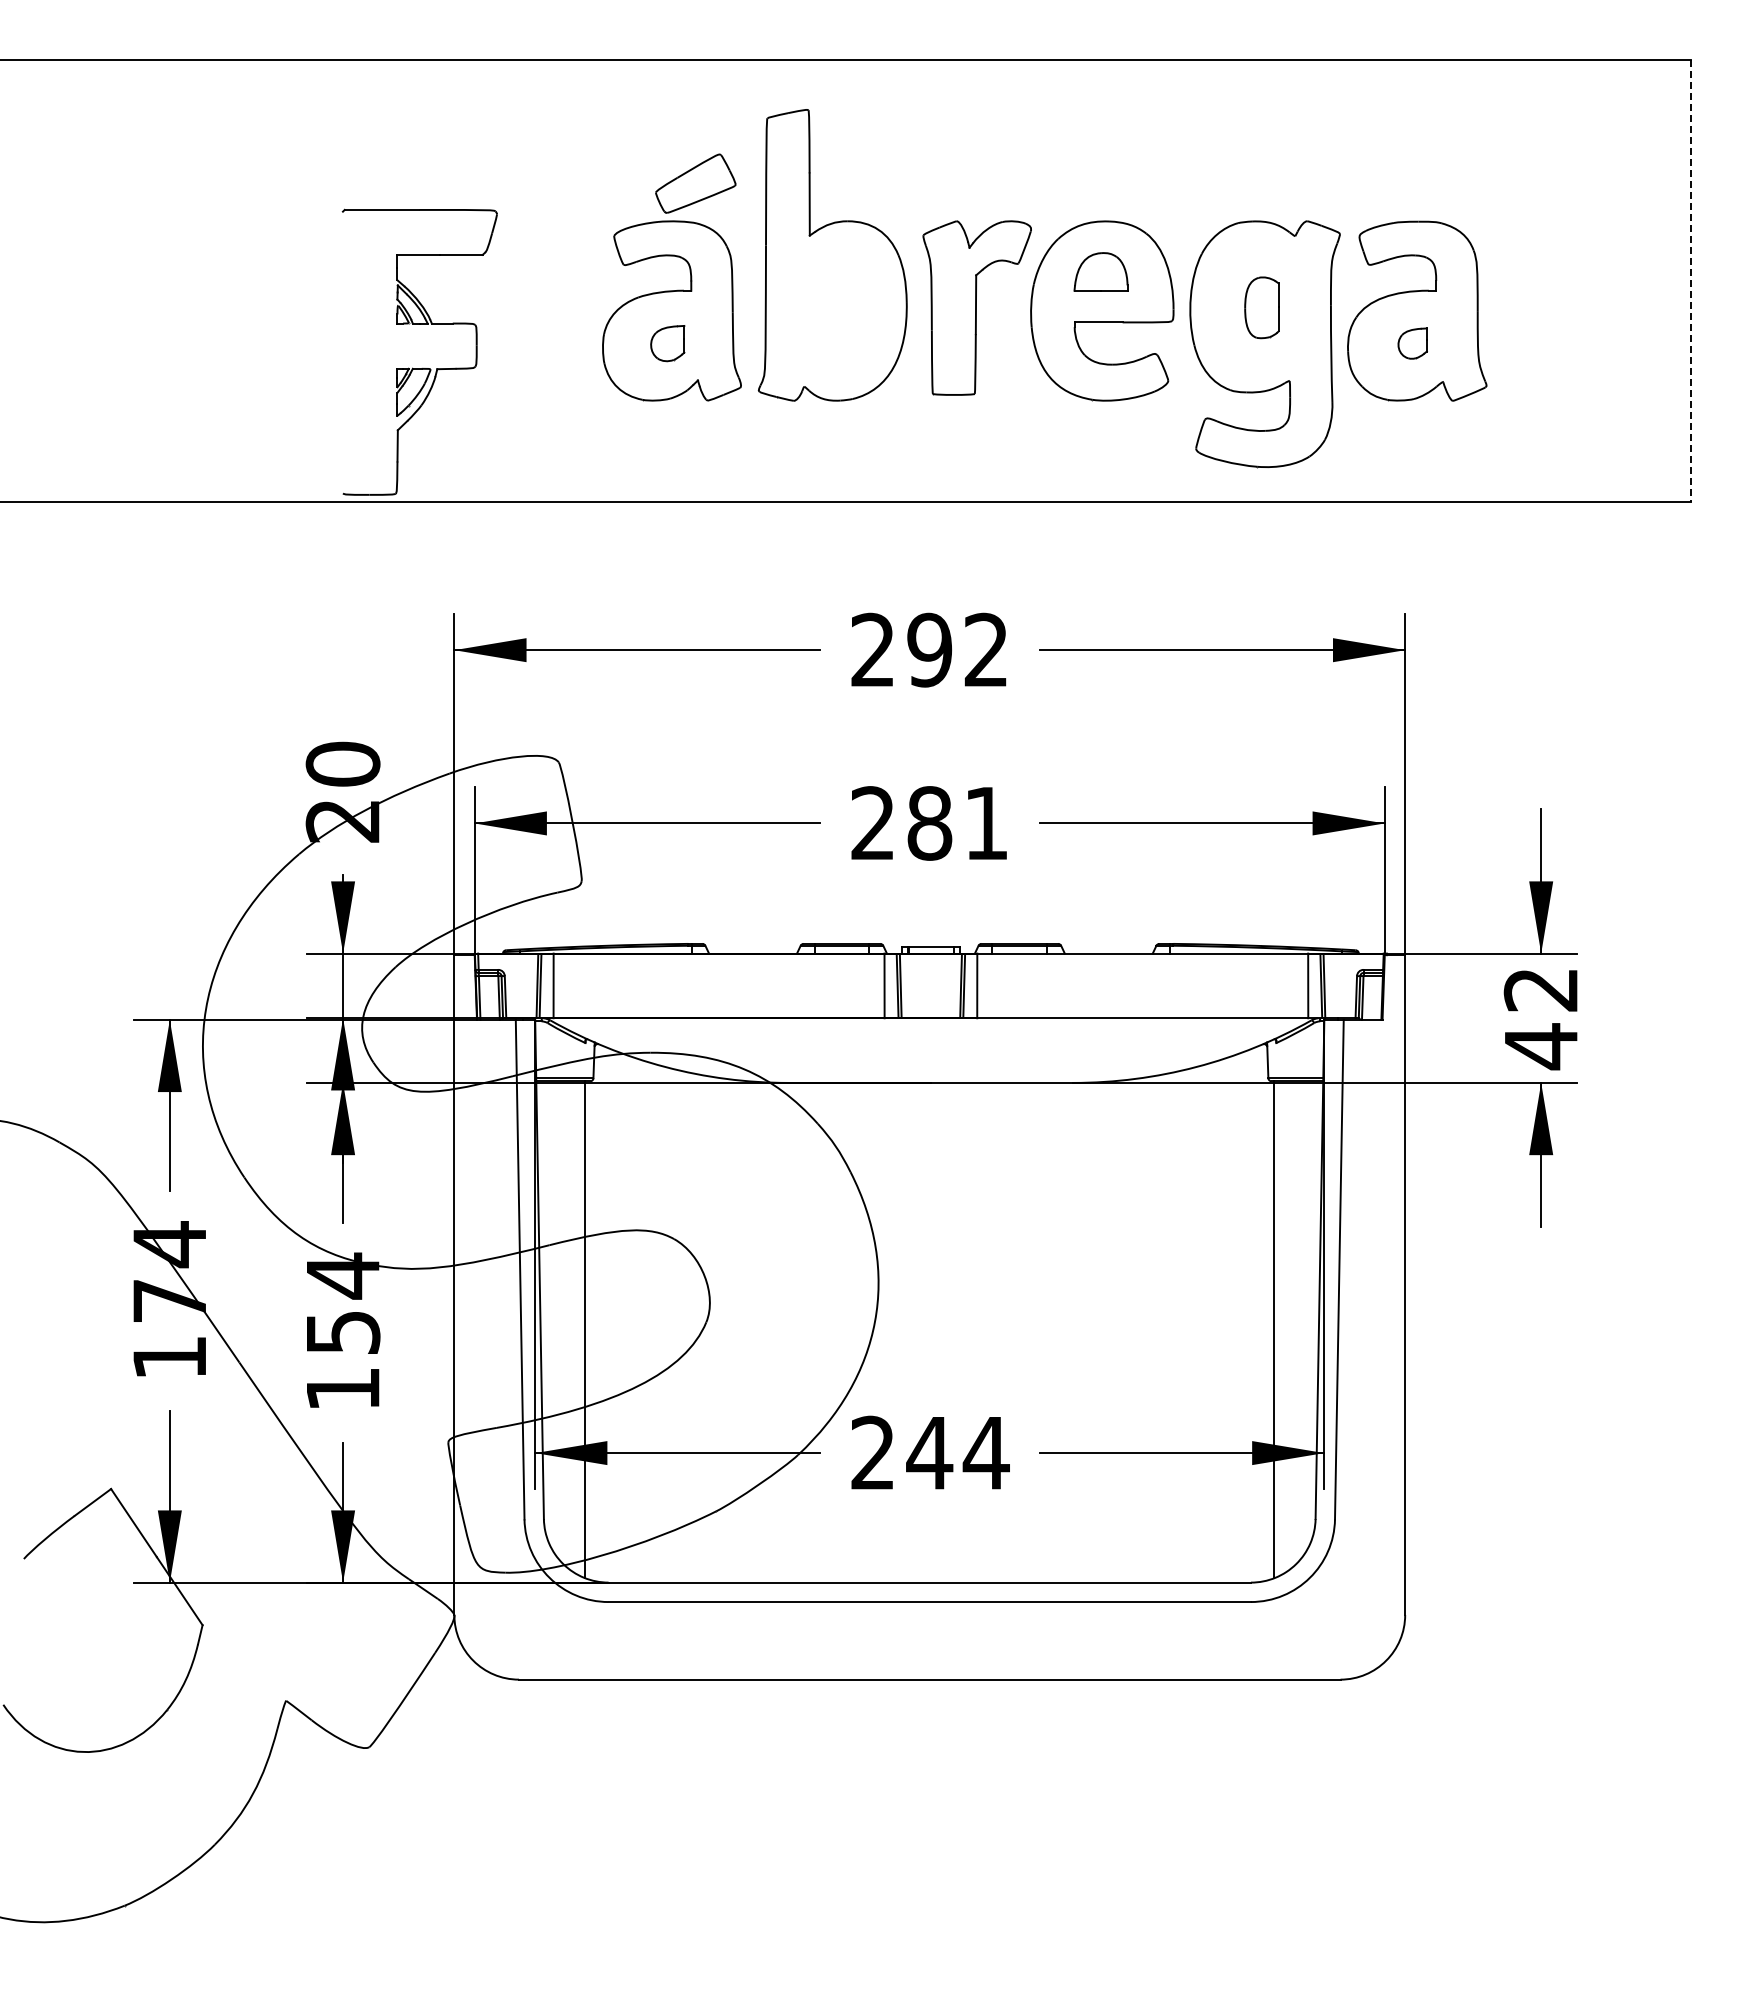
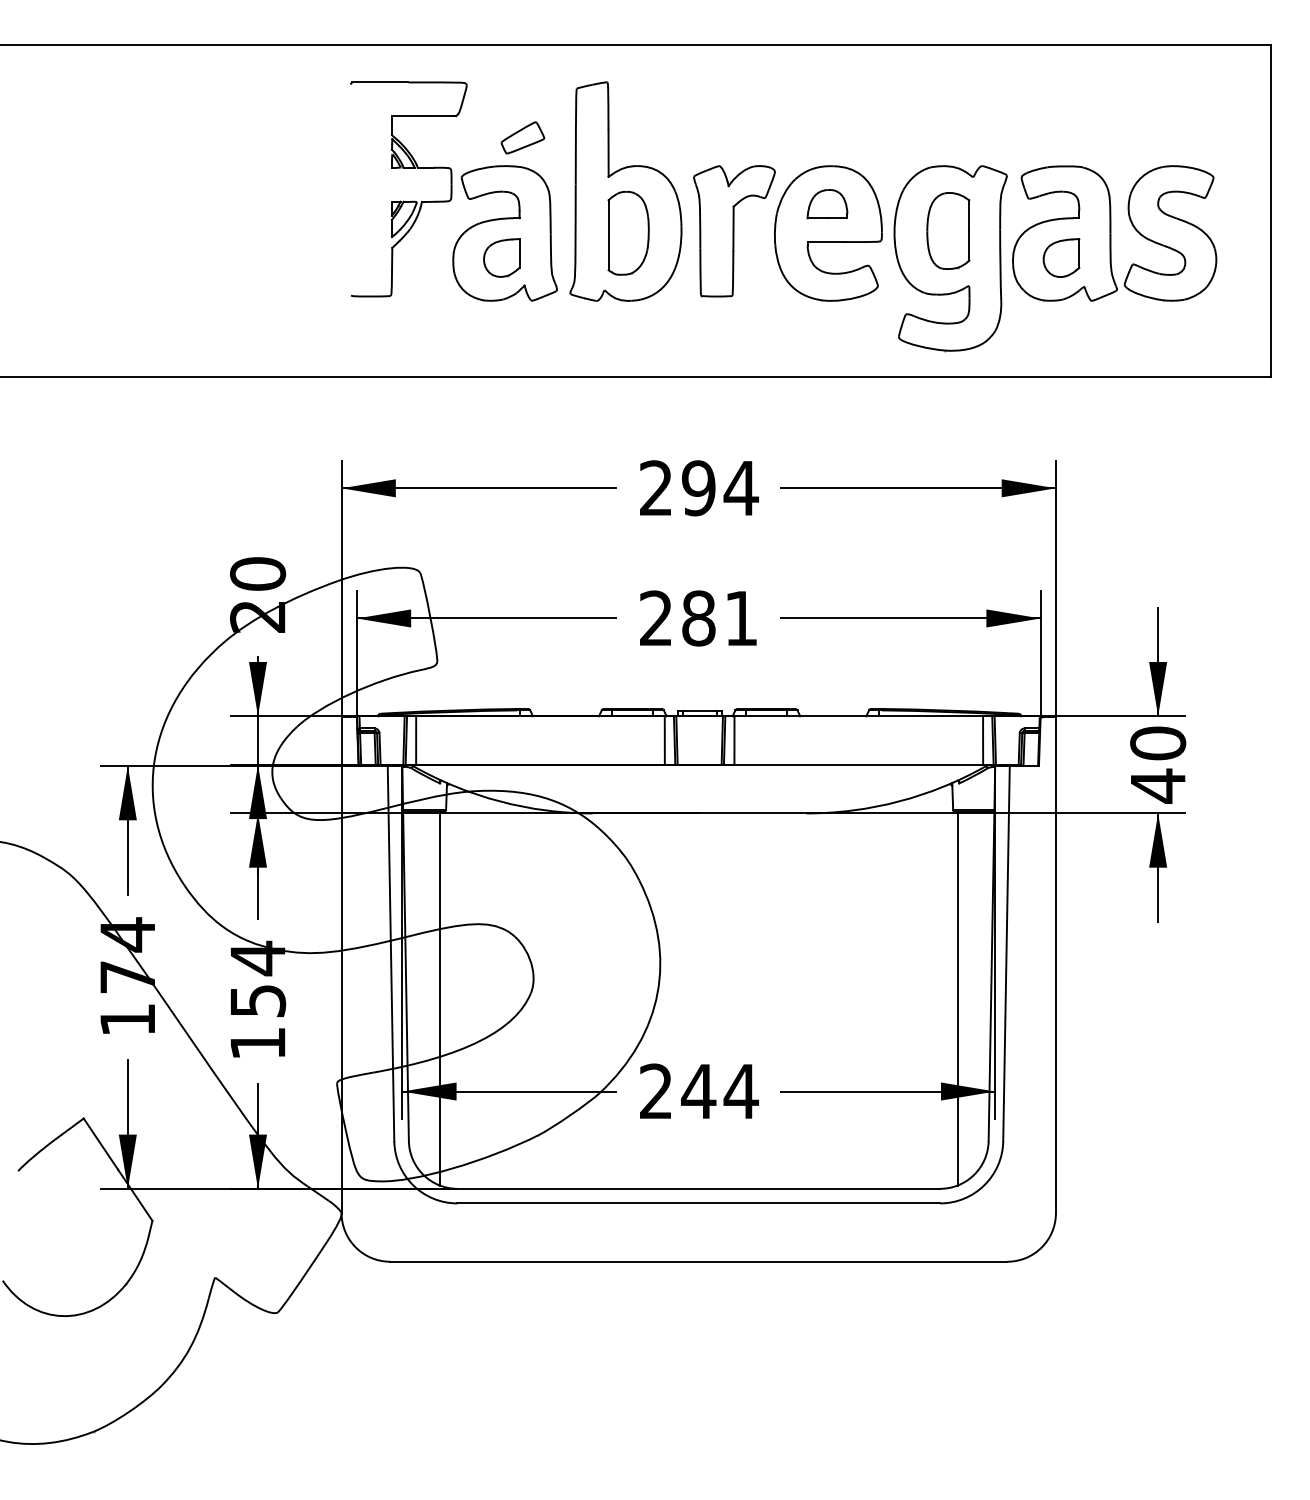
part: (695, 183) -> (522, 137), size x0.71
line: (1690, 281) -> (1270, 211), dashed -> solid
part: (1261, 307) -> (948, 230), size x1.67
part: (836, 310) -> (628, 233), added
part: (1557, 310) -> (1170, 233), added
part: (667, 343) -> (501, 257), size x1.43
part: (1412, 343) -> (1061, 257), size x1.67
part: (422, 367) -> (410, 200), moved
text: (985, 649) -> (740, 487), 292 -> 294
text: (1540, 989) -> (1157, 743), 42 -> 40

